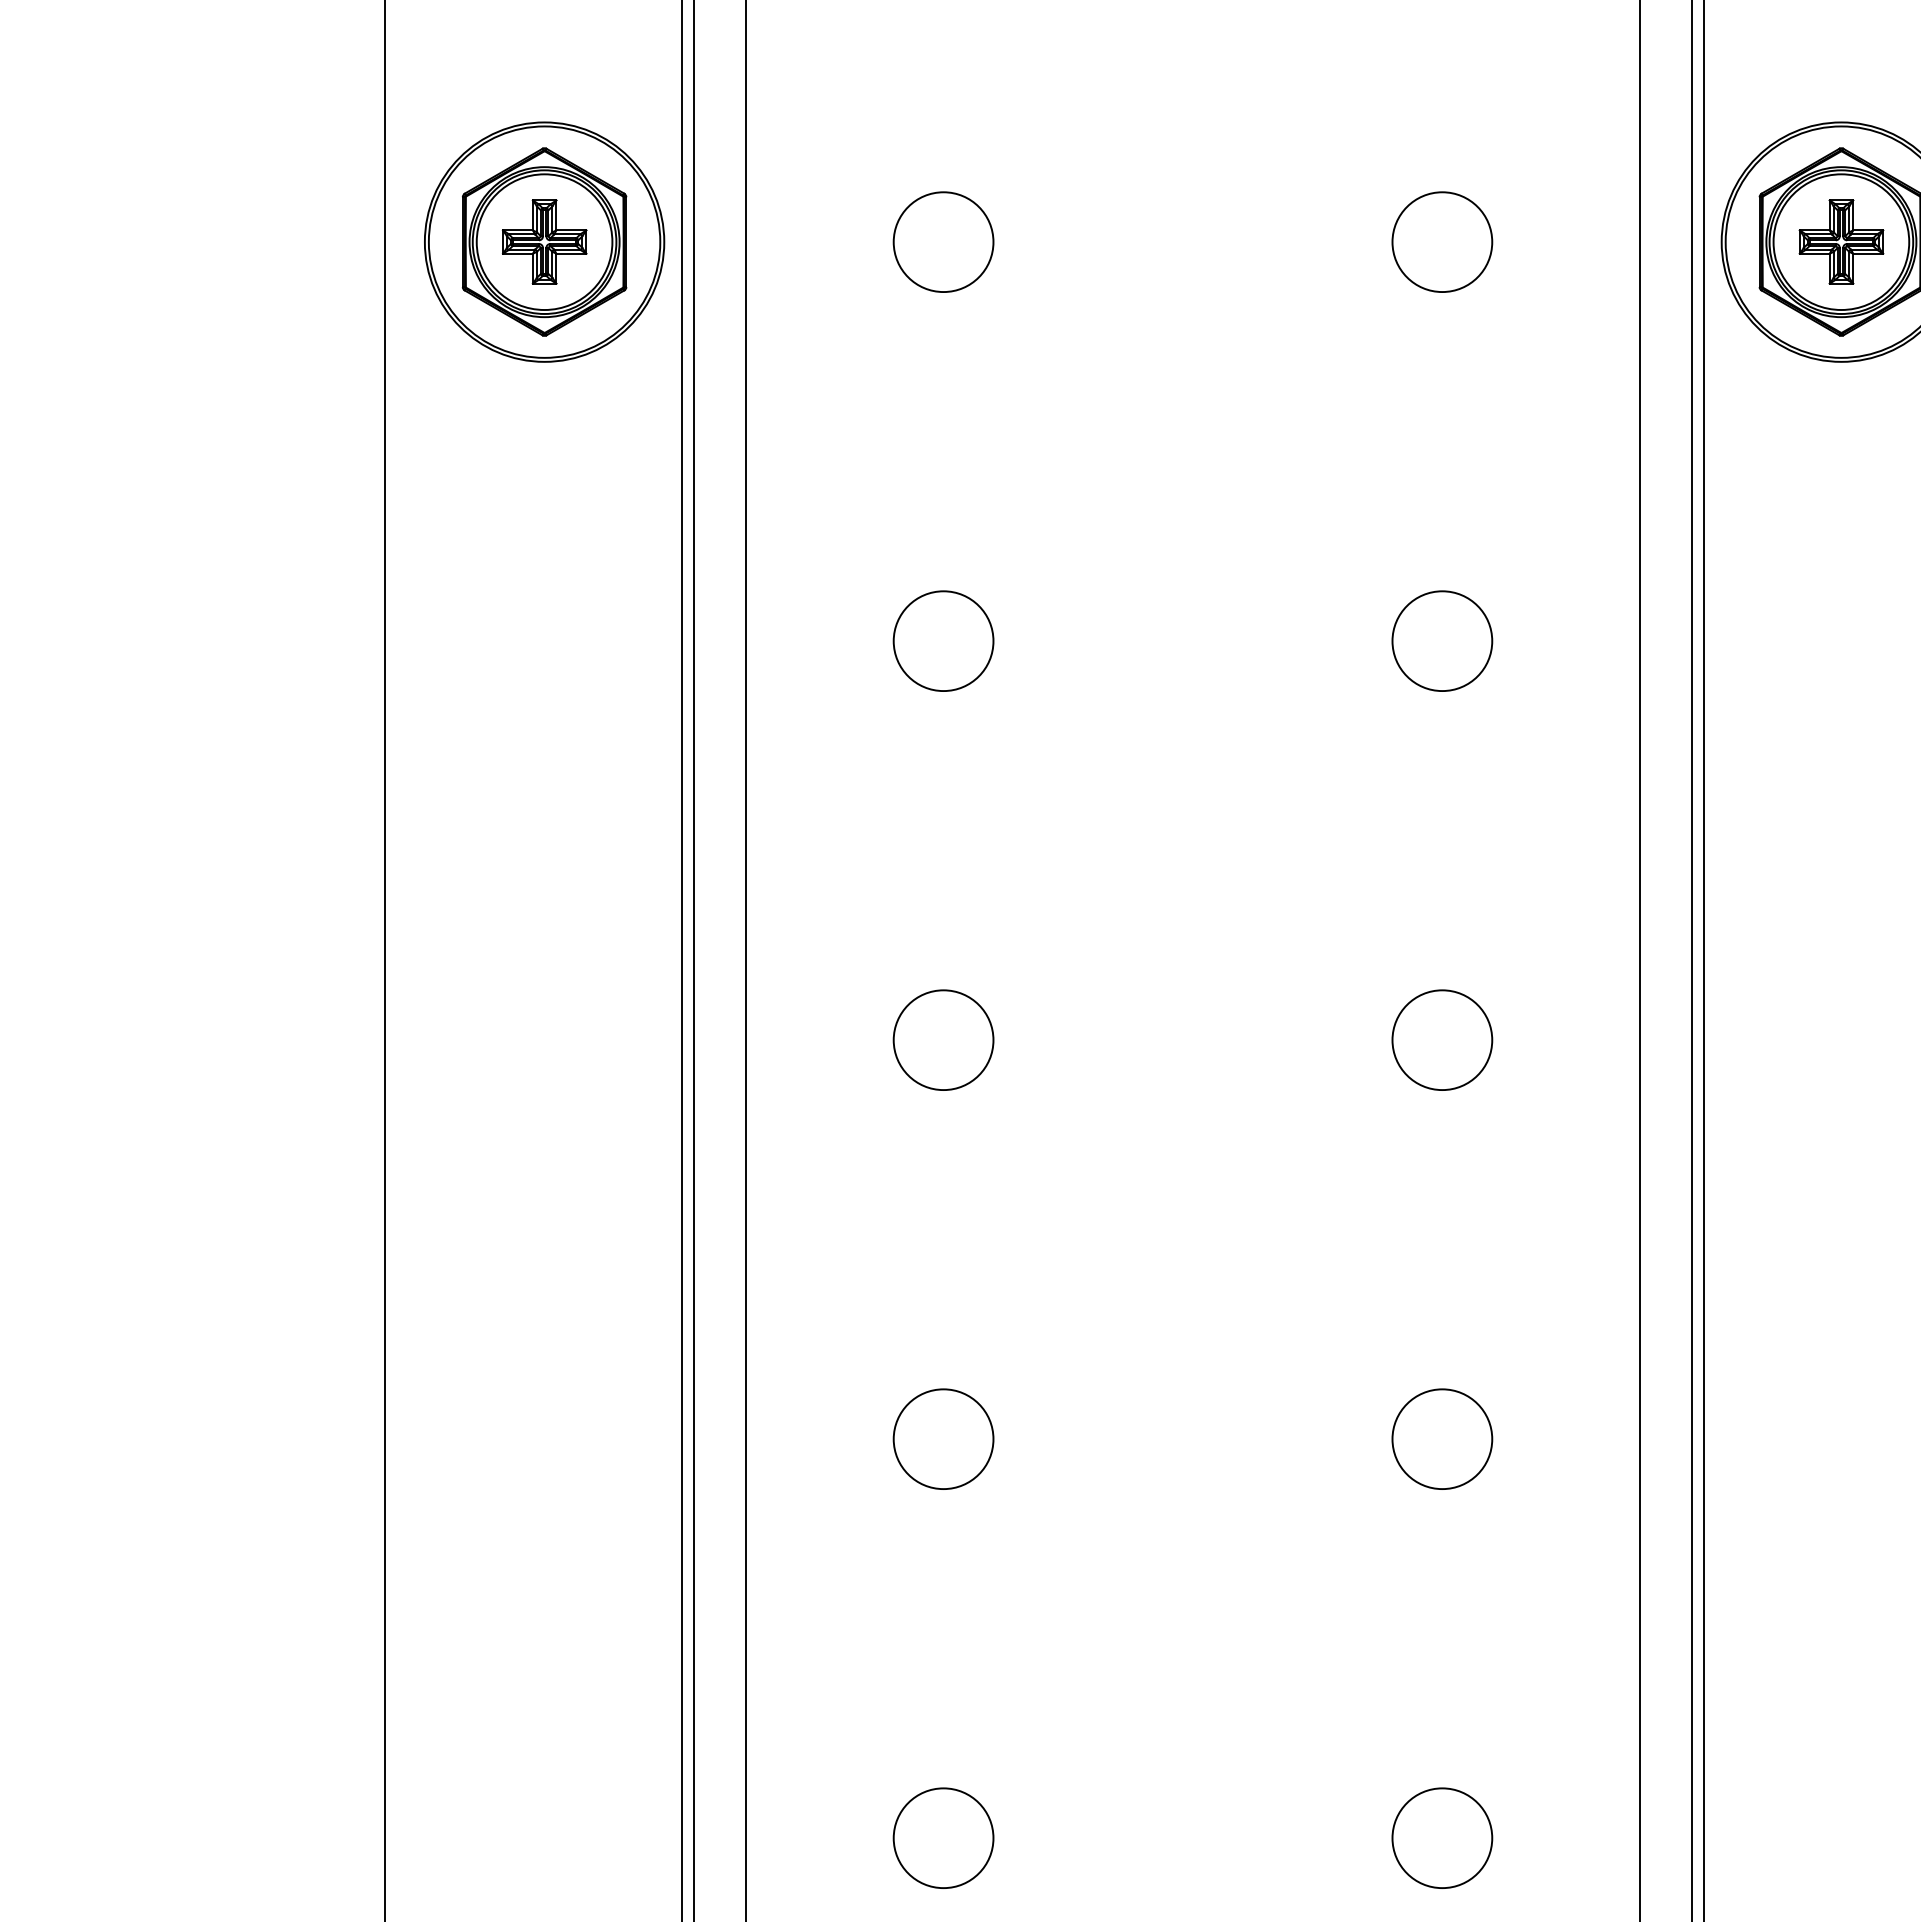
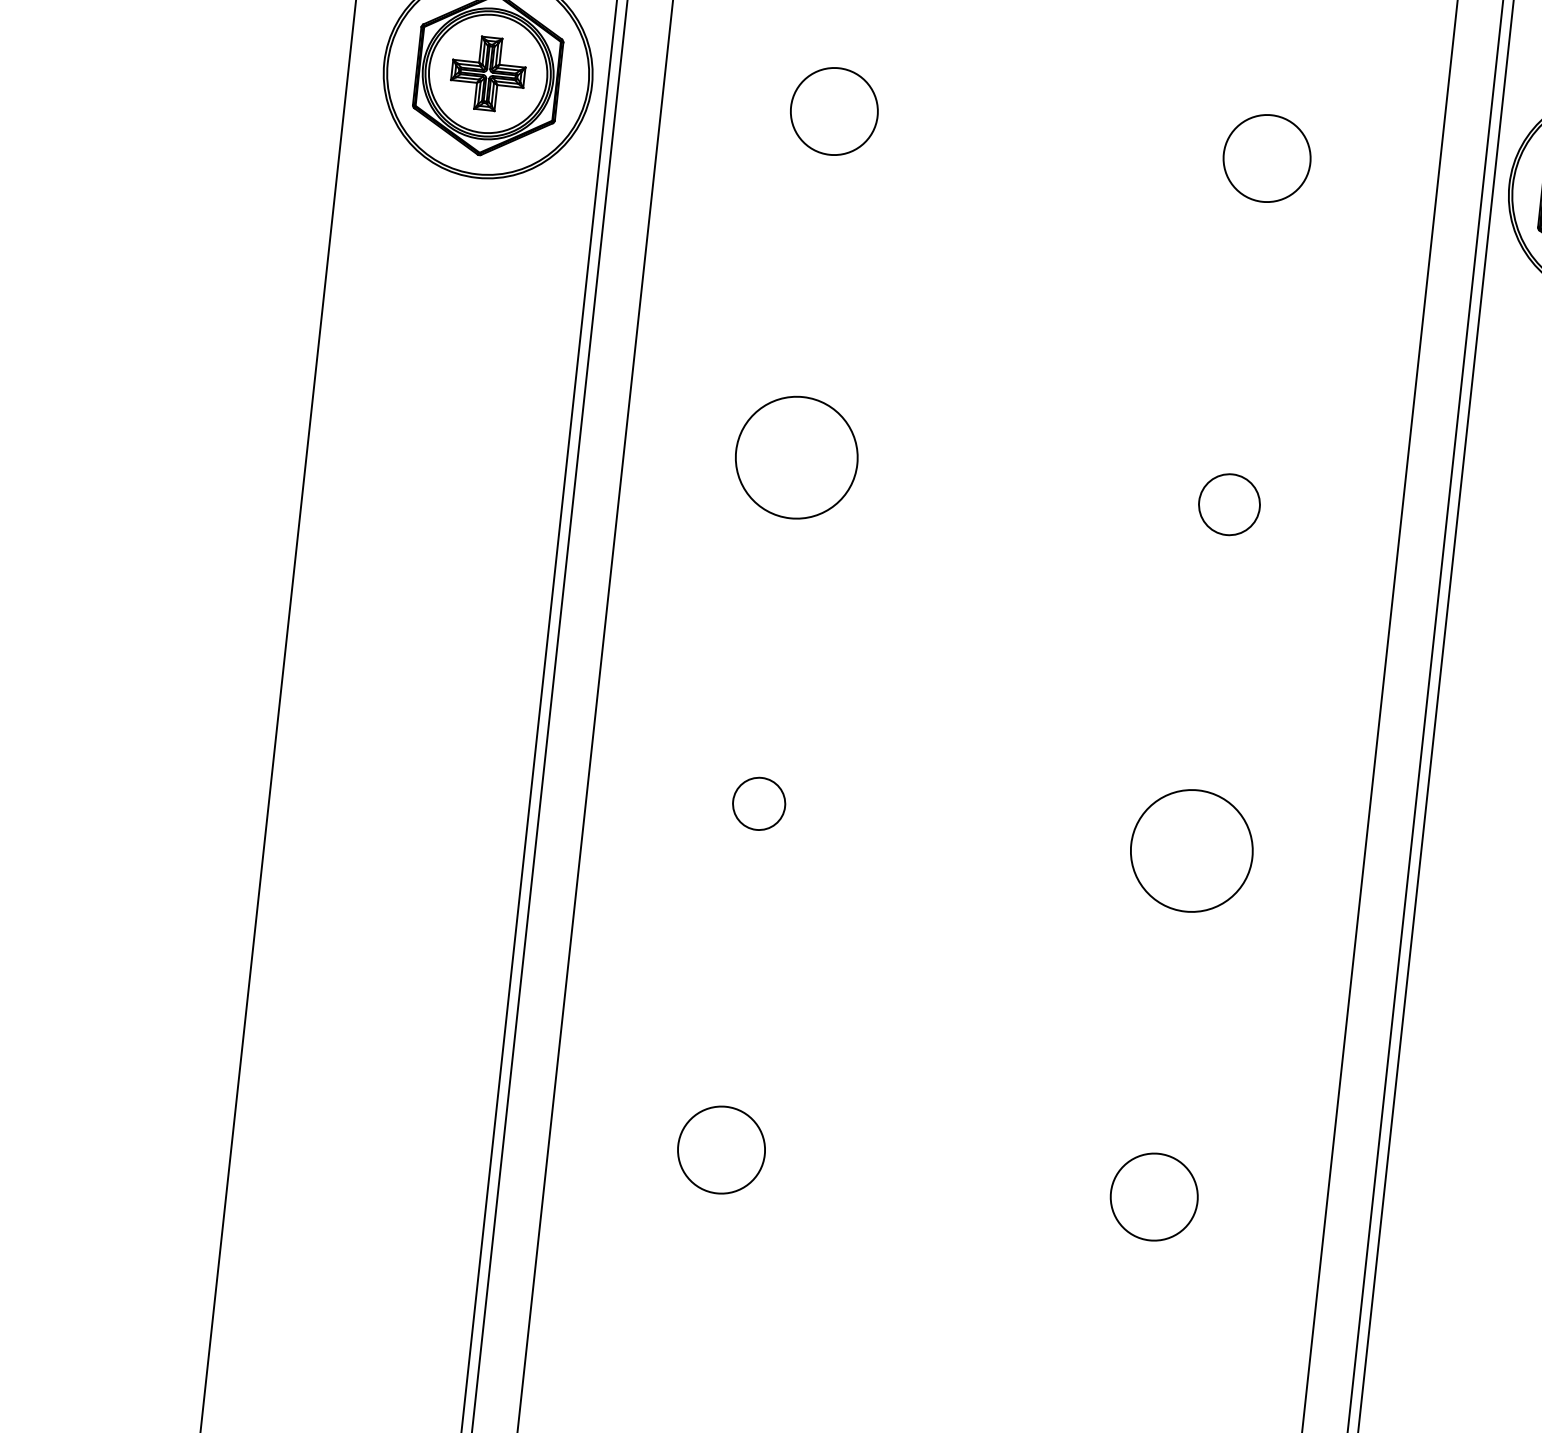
circle: (943, 641) -> (796, 457), size x1.4
circle: (1442, 641) -> (1229, 505), size x0.7
circle: (1442, 1039) -> (1192, 850), size x1.4
circle: (943, 1040) -> (759, 804), size x0.6

